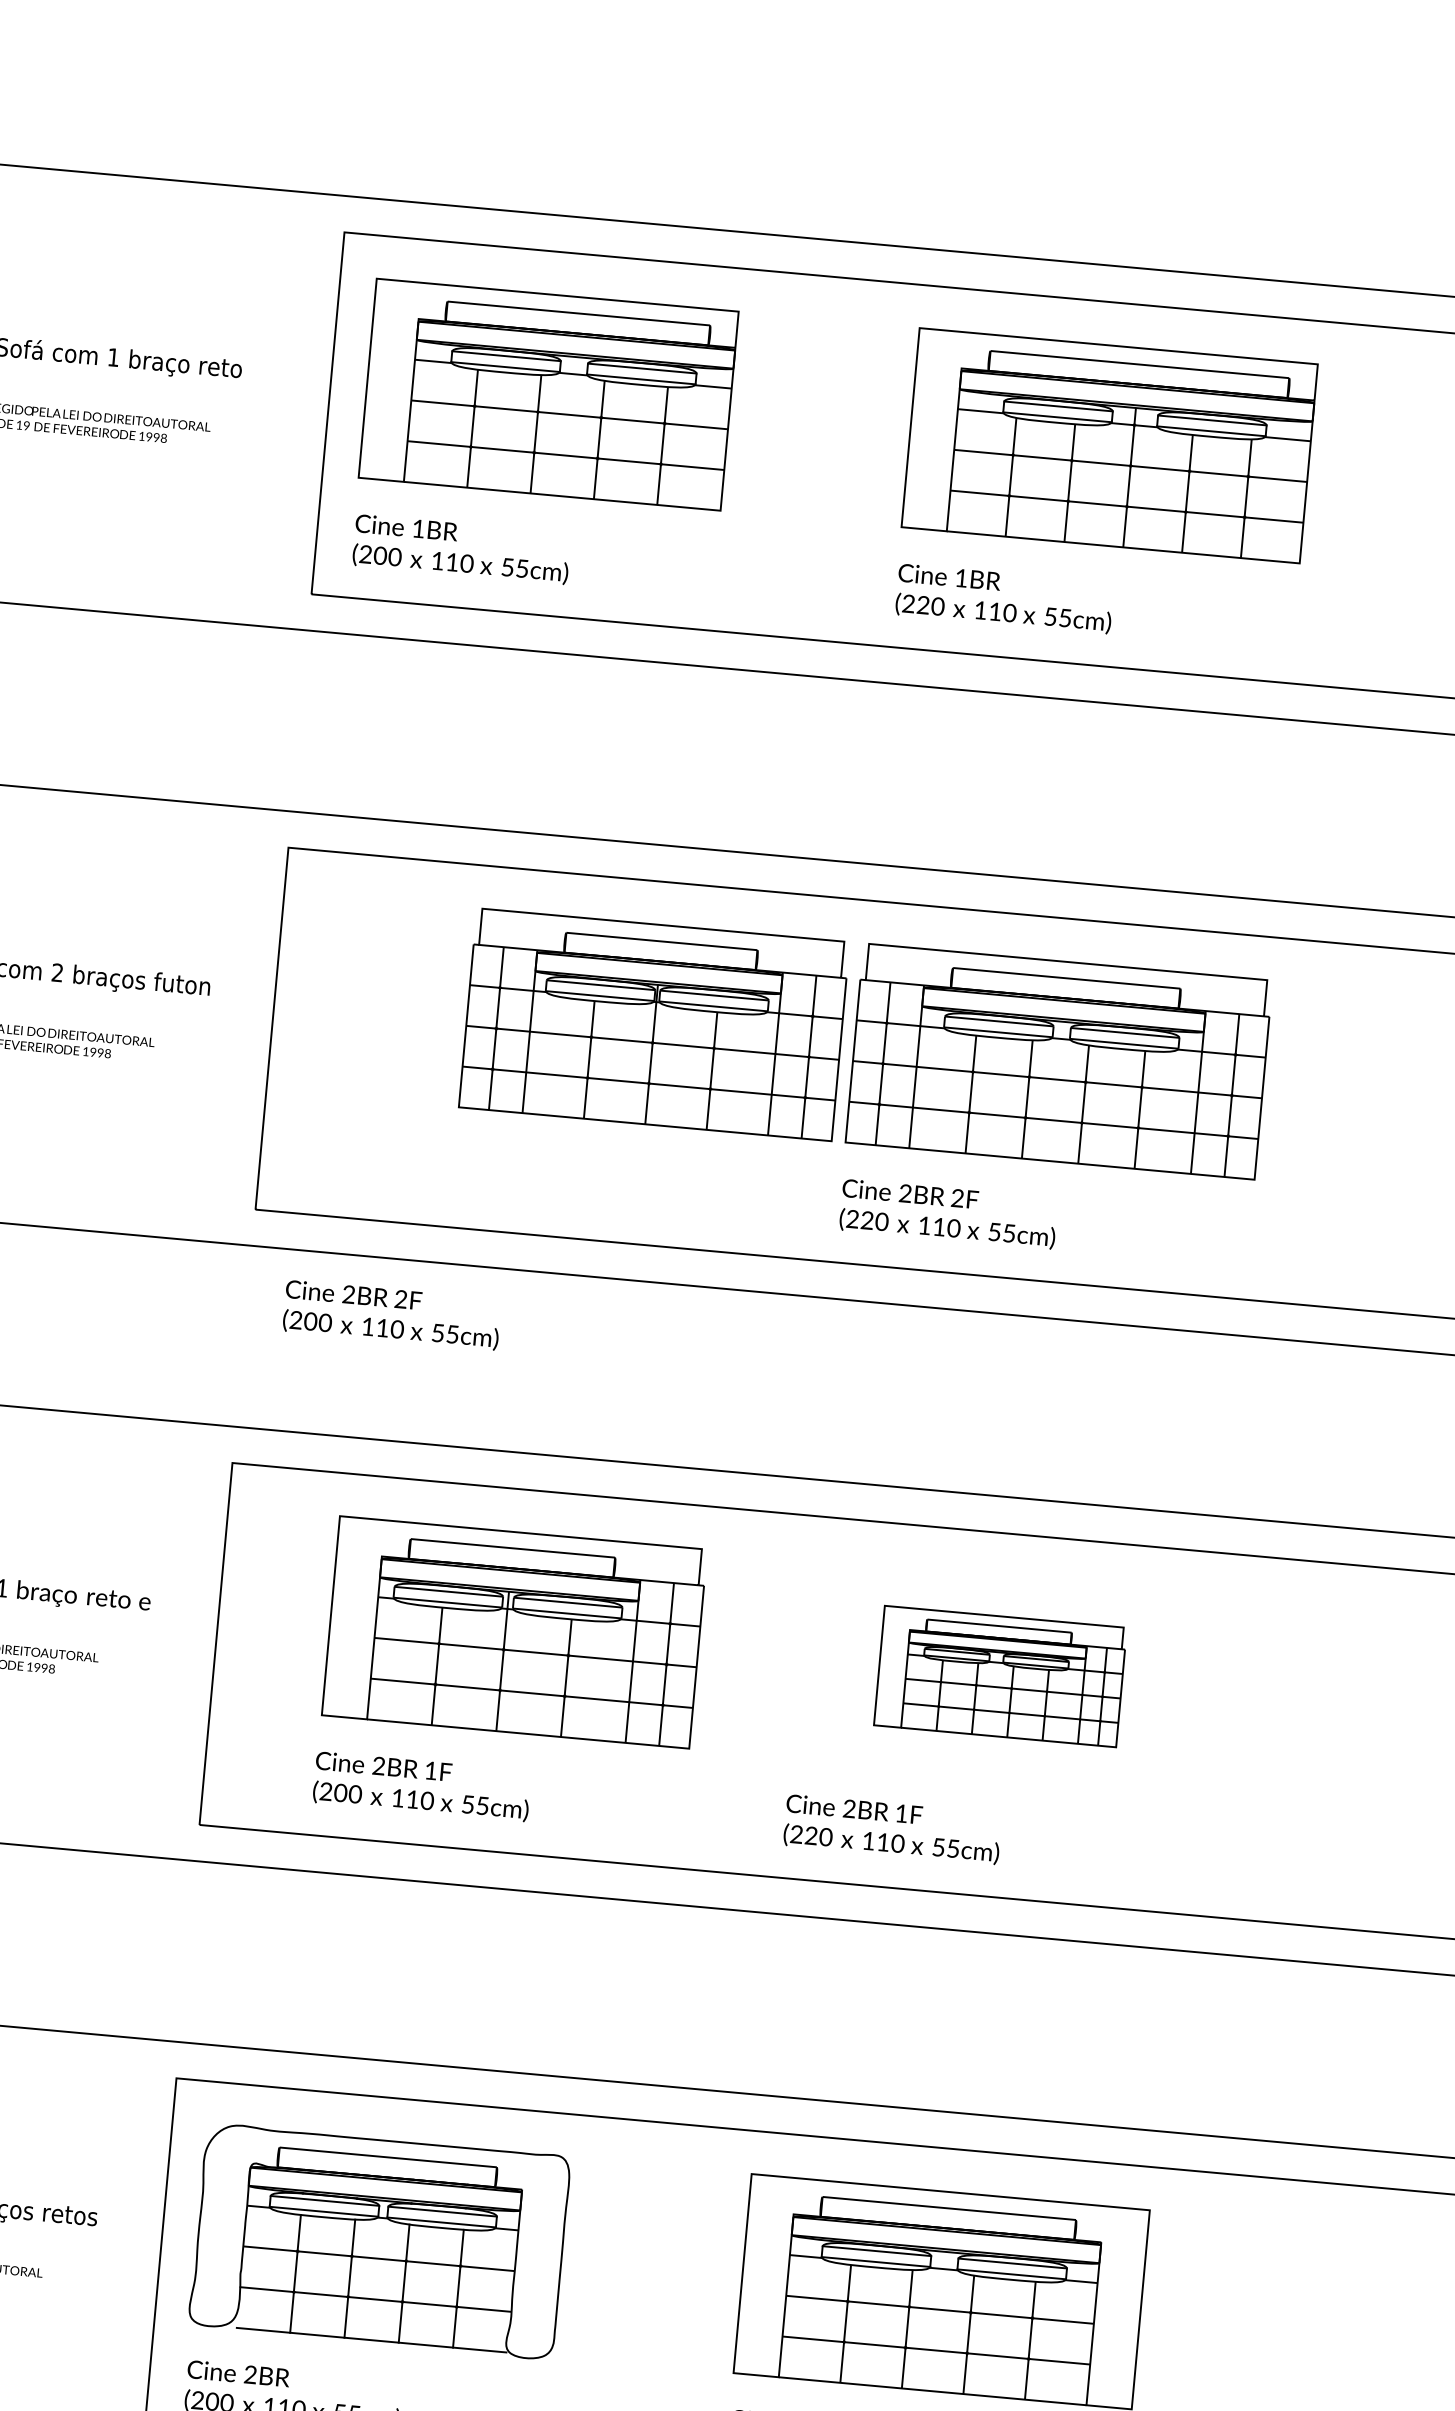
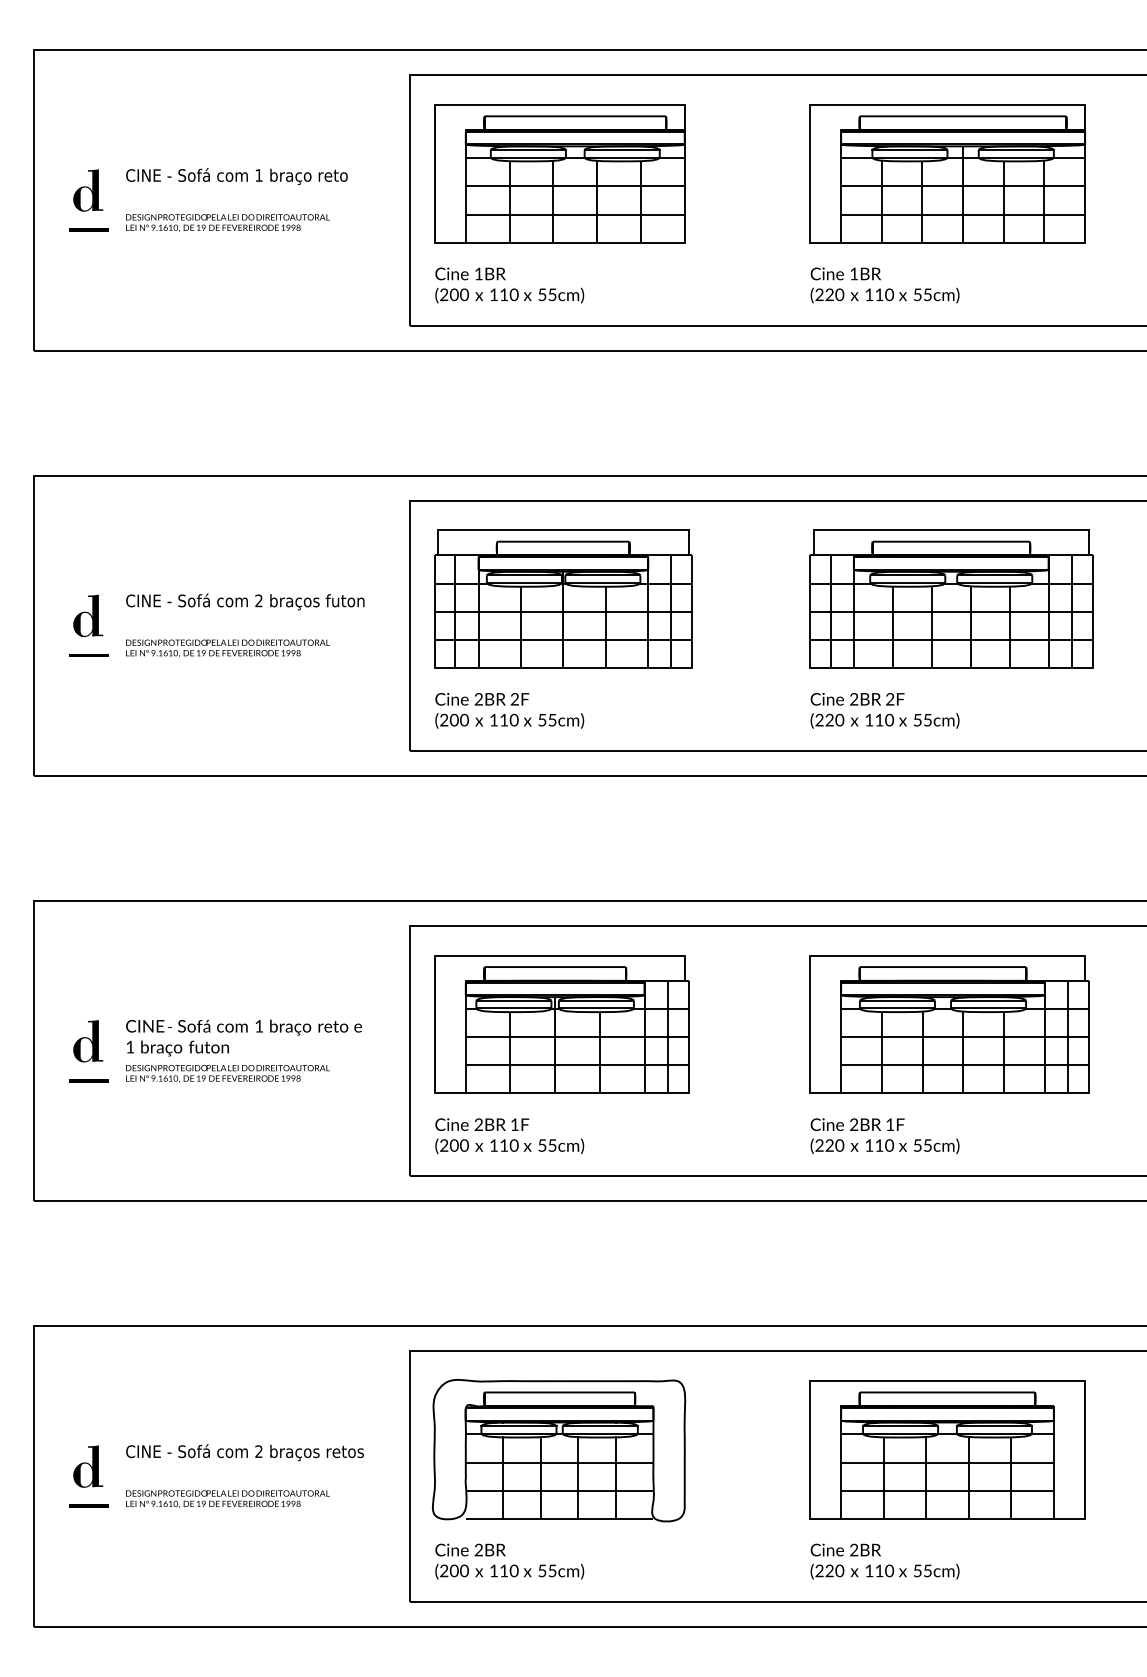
part: (654, 1023) -> (563, 598), moved
text: (391, 1314) -> (509, 710), moved
part: (514, 1632) -> (561, 1024), moved
part: (1000, 1676) -> (949, 1024), size x1.67
text: (421, 1787) -> (509, 1136), moved

